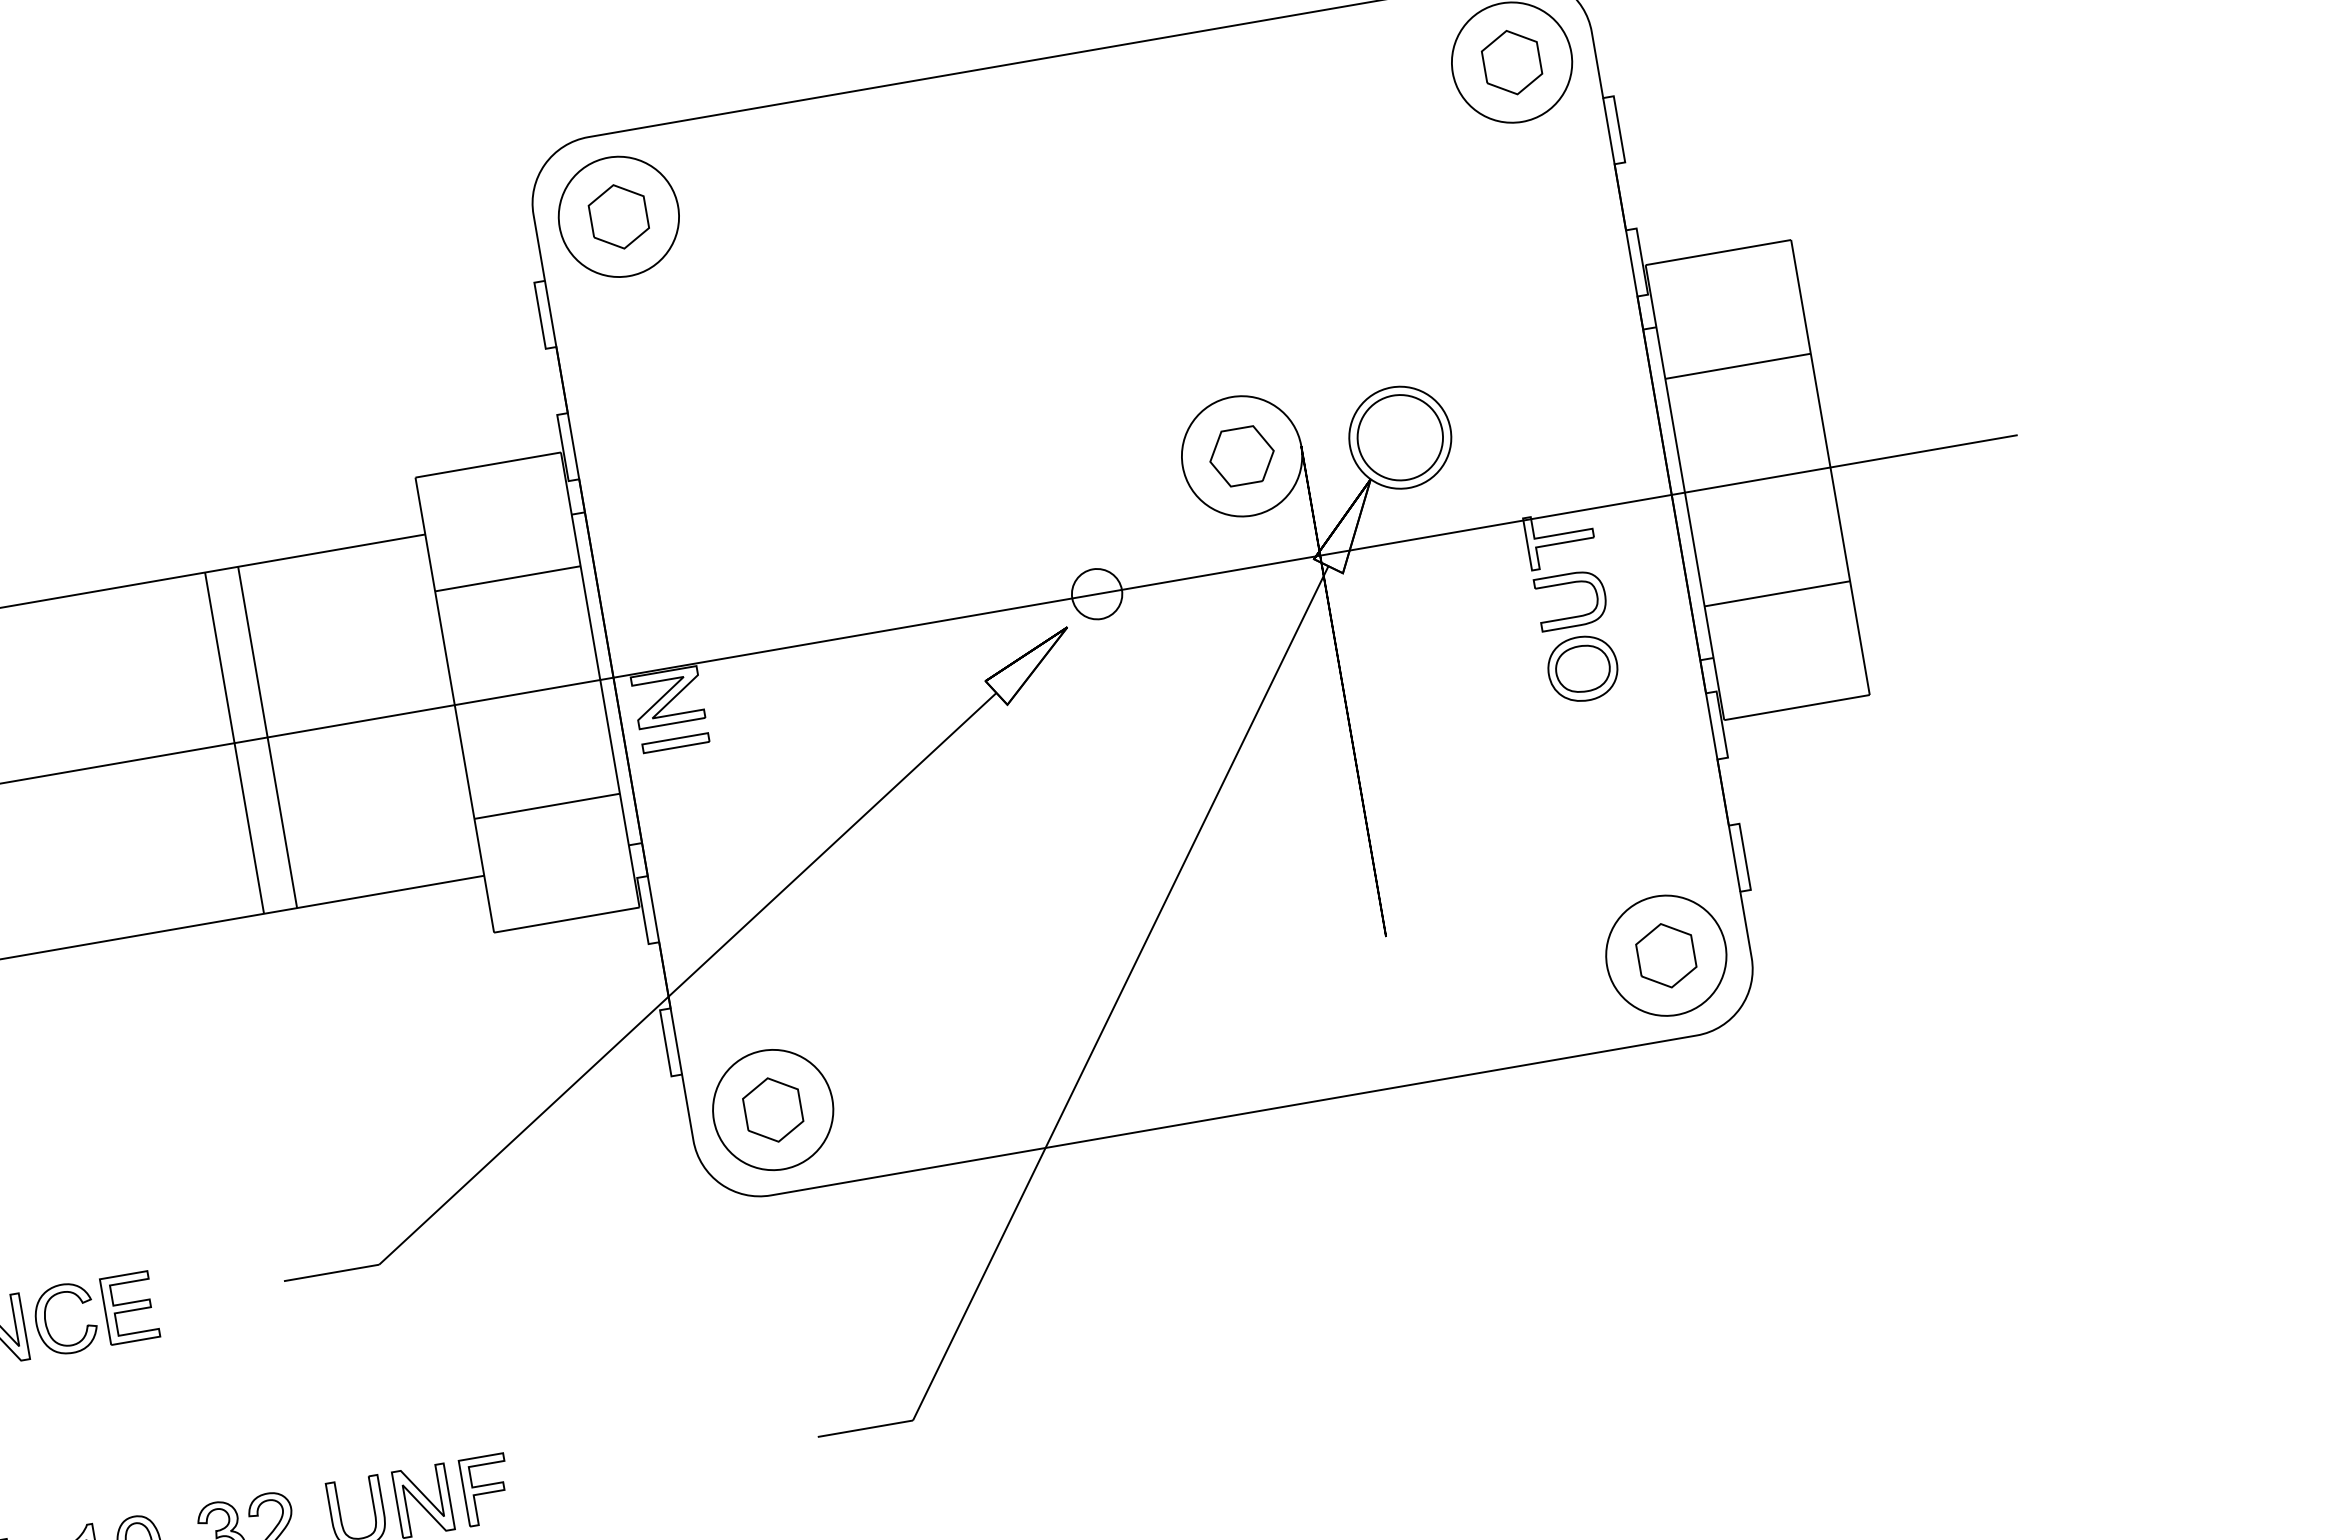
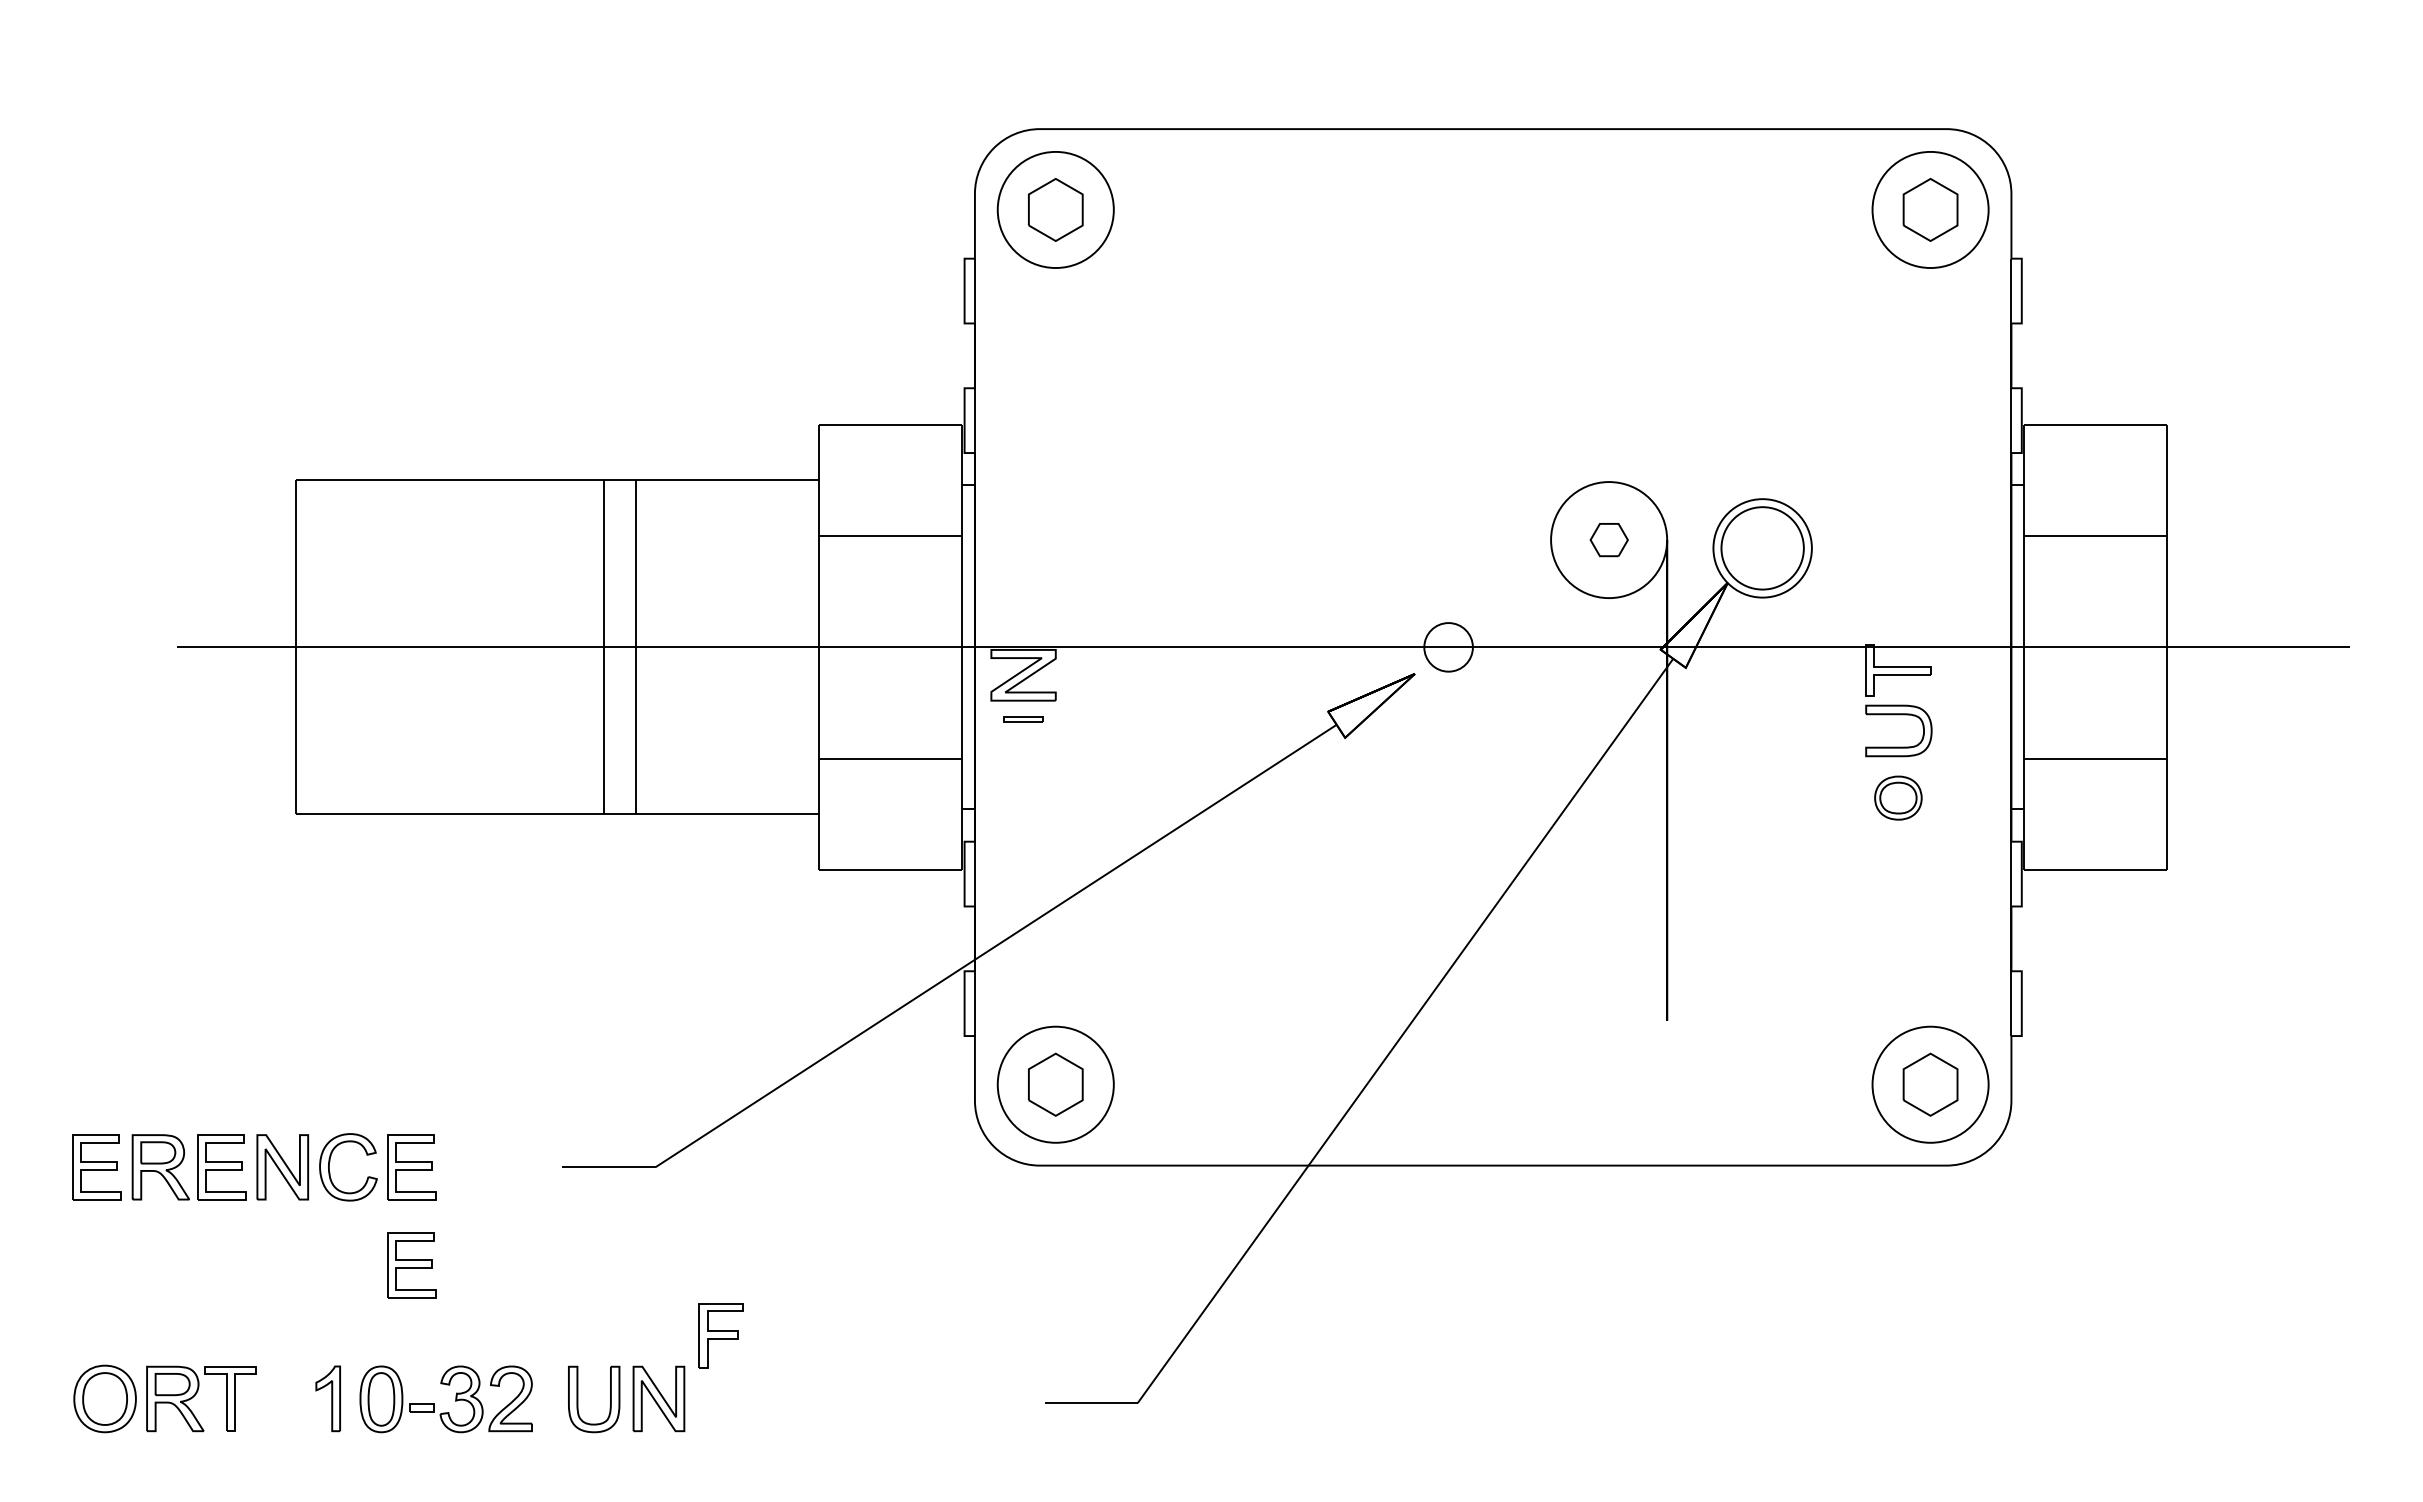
part: (1242, 455) -> (1609, 539), size x0.6
part: (1582, 668) -> (1898, 797), size x0.7
part: (675, 742) -> (1023, 719), size x0.6
part: (147, 1408) -> (411, 1265), added
part: (486, 1489) -> (720, 1335), moved

